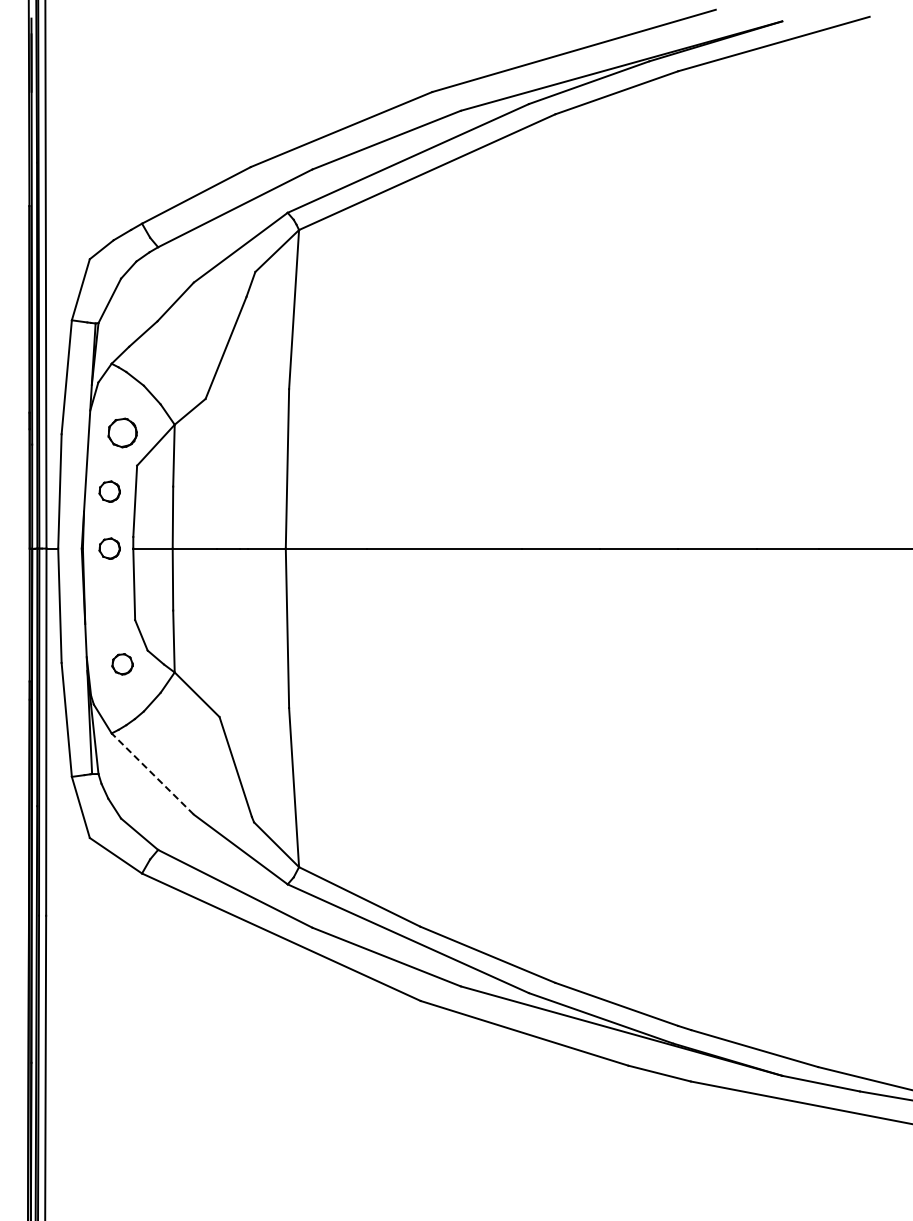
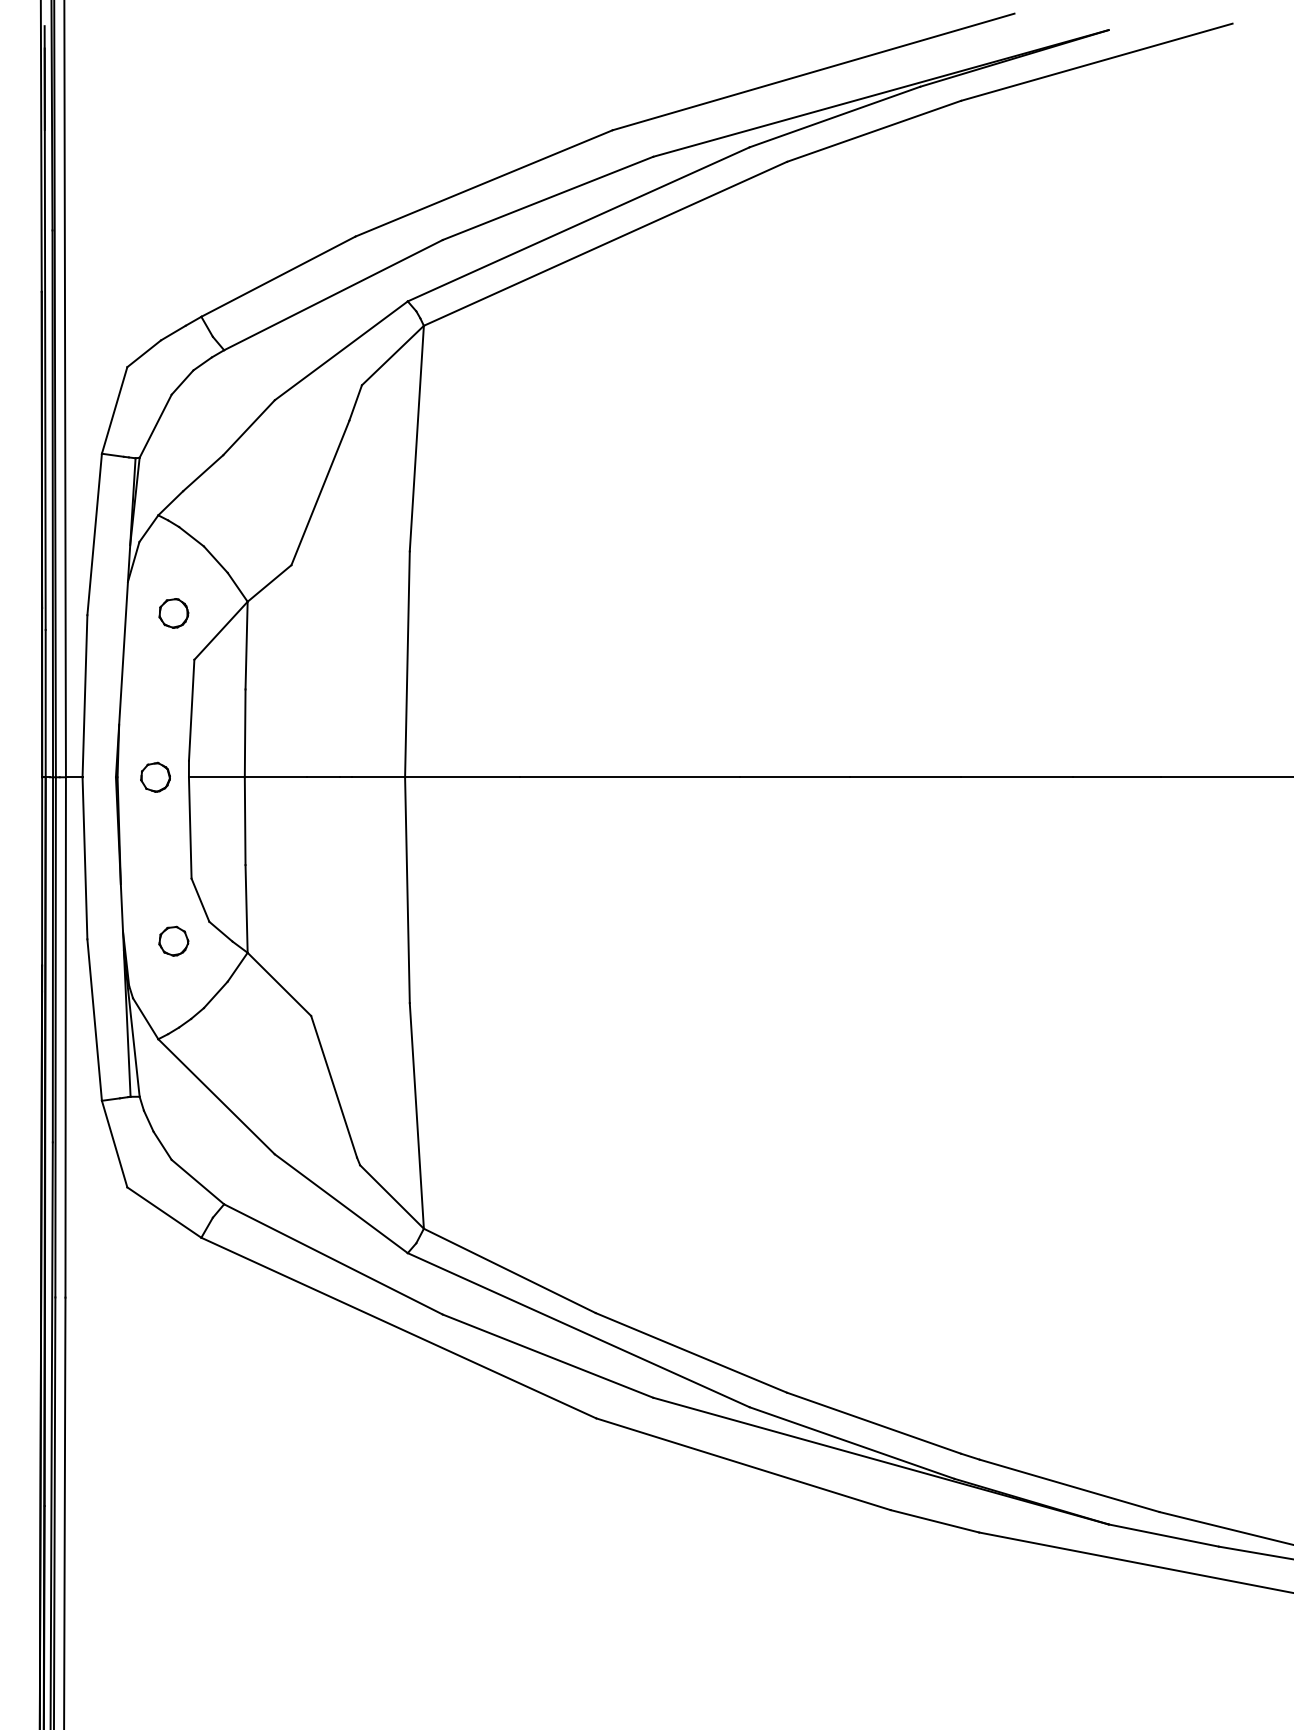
part: (122, 432) -> (173, 612), size x0.71
part: (109, 491) -> (155, 696), removed
line: (152, 774) -> (216, 1097), dashed -> solid

